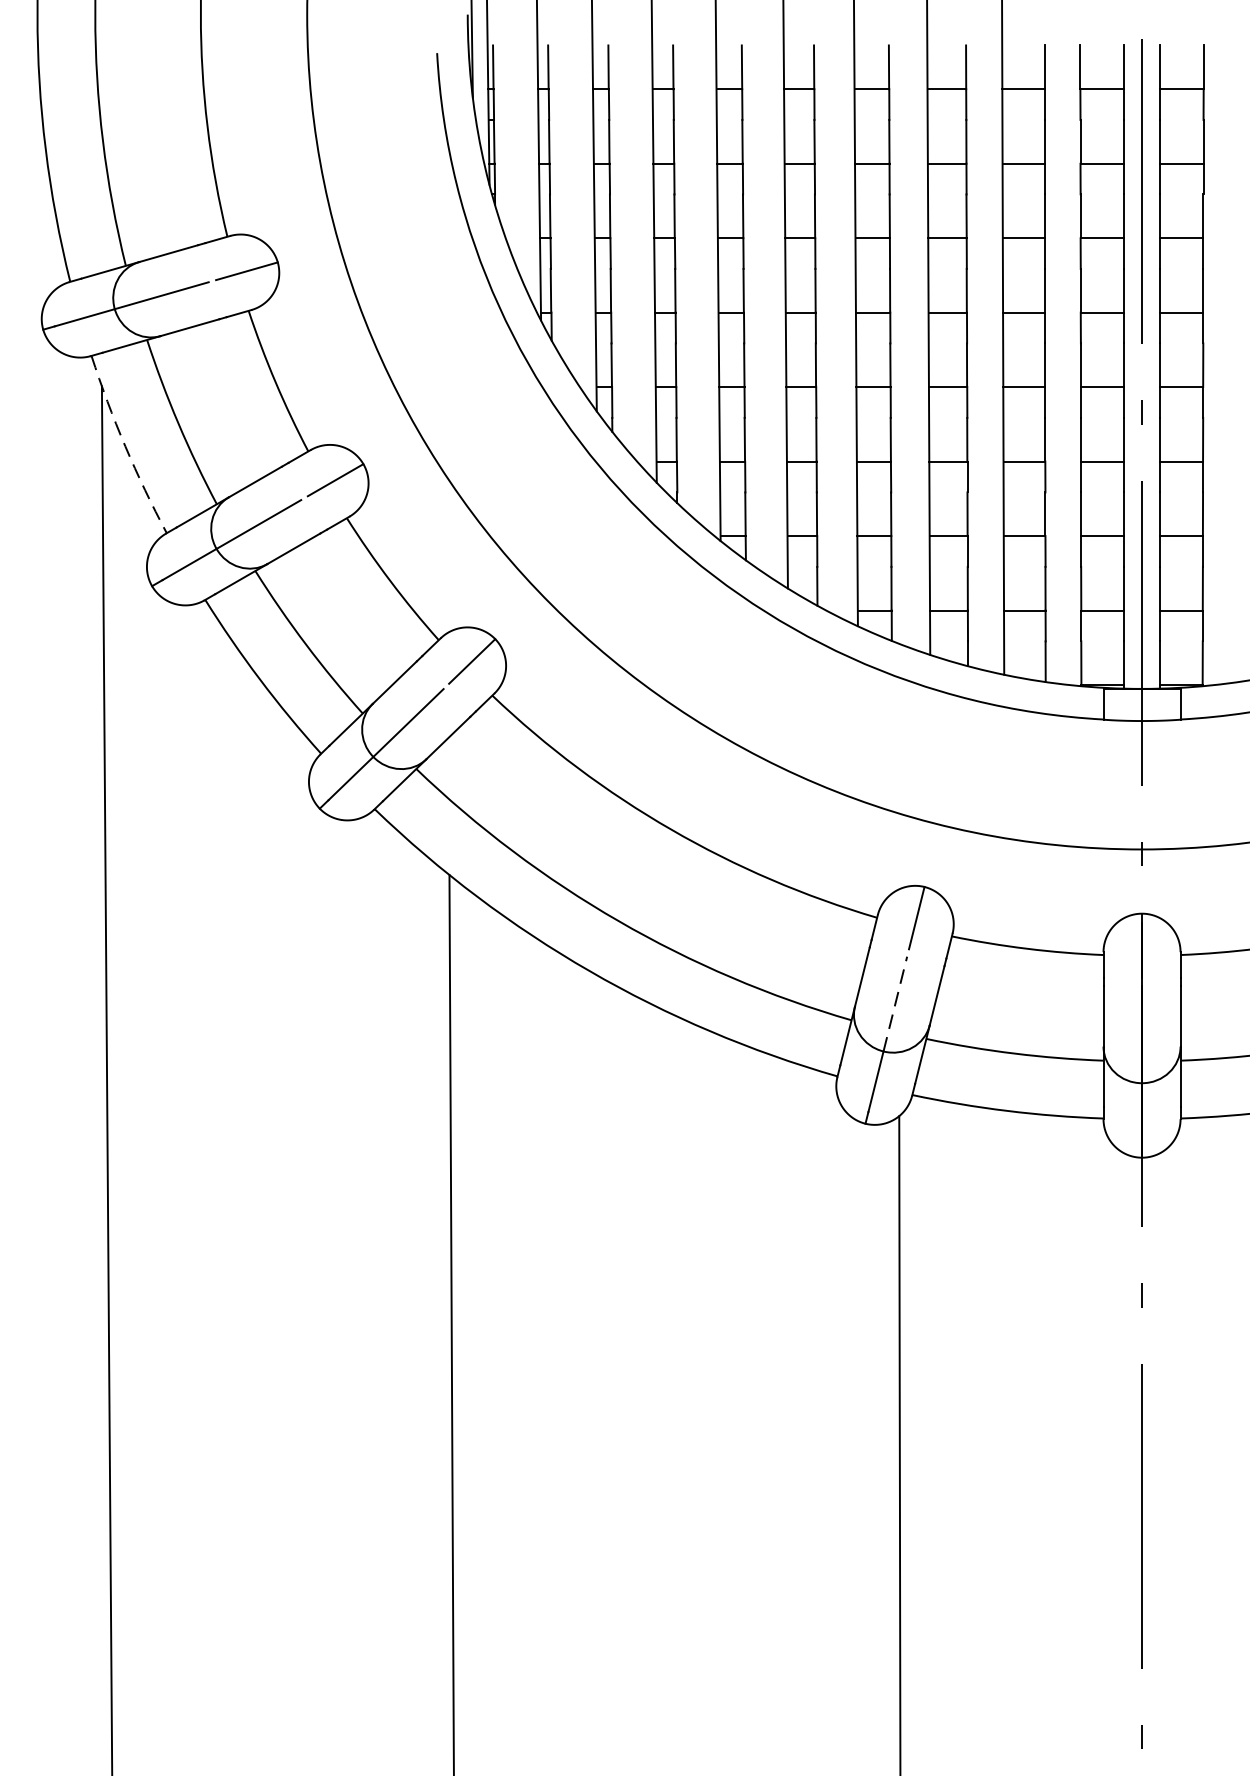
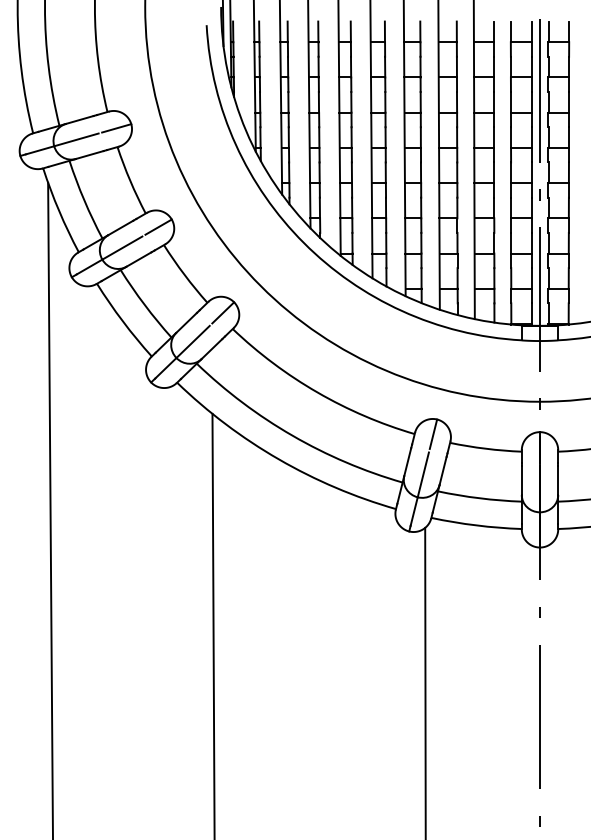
arc: (125, 447) -> (59, 211), dashed -> solid
line: (895, 1003) -> (423, 474), dashed -> solid

